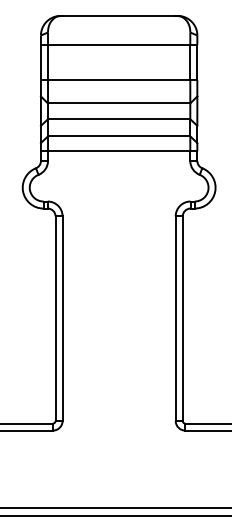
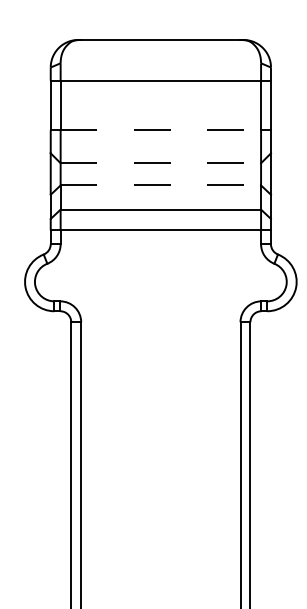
line: (119, 80) -> (161, 130), solid -> dashed
line: (119, 103) -> (161, 163), solid -> dashed
line: (119, 119) -> (161, 185), solid -> dashed

